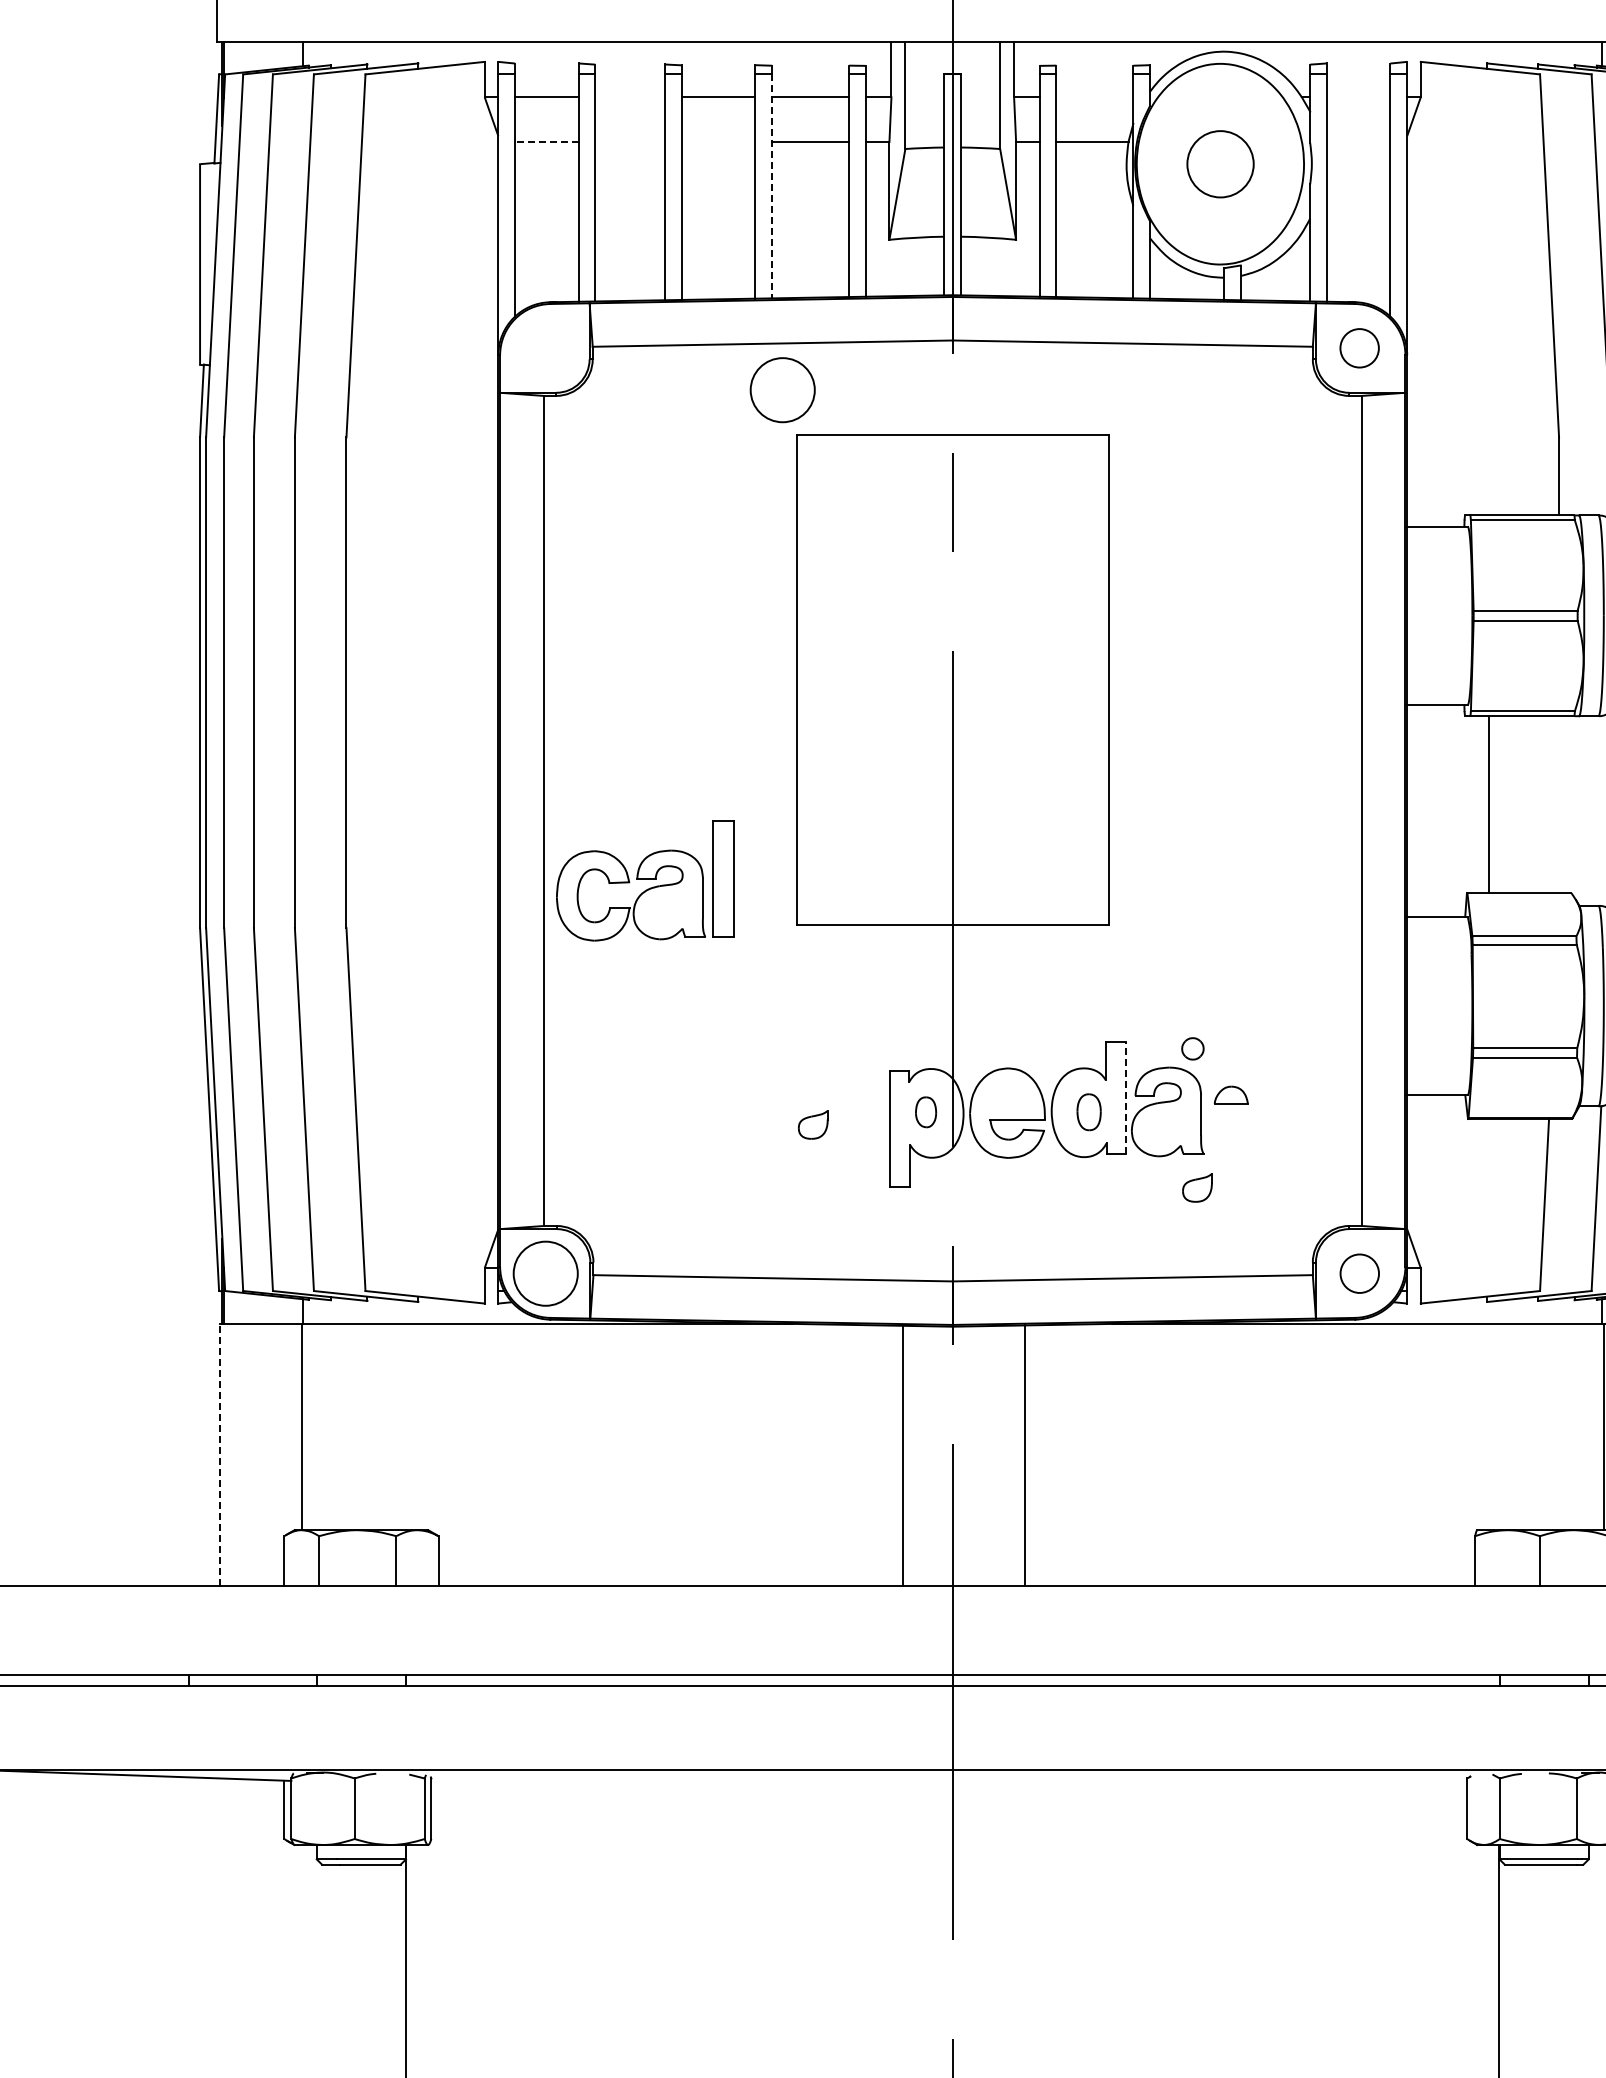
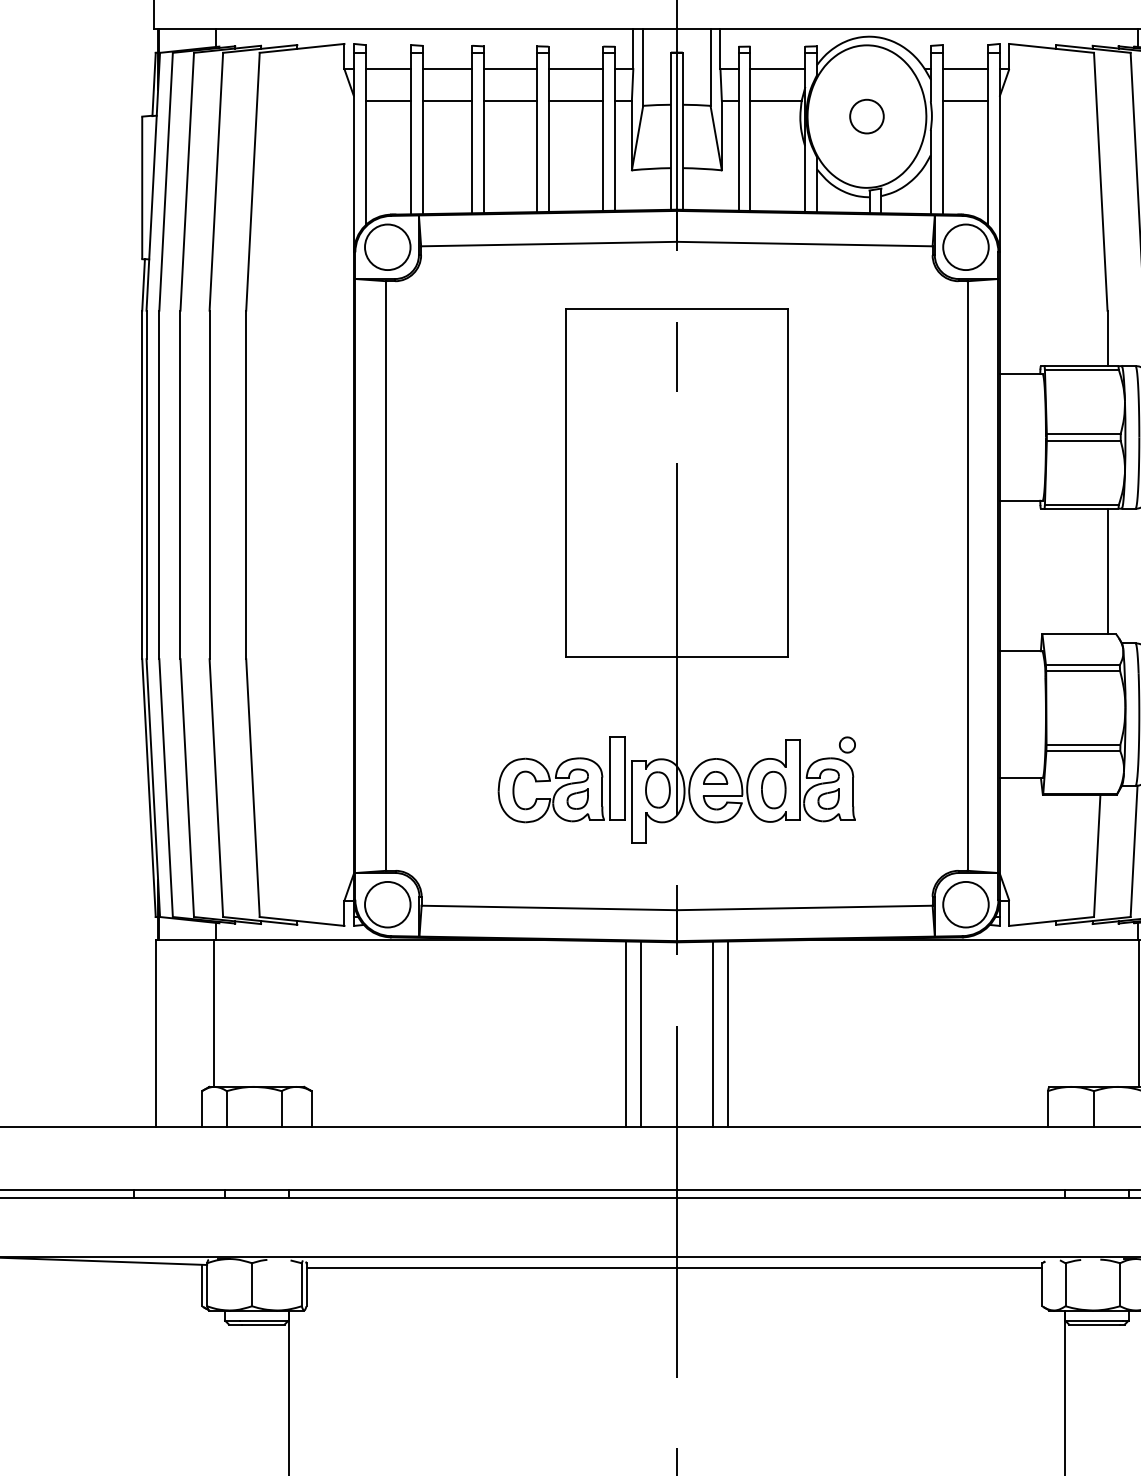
line: (629, 97) -> (447, 69), added
line: (1094, 97) -> (777, 69), added
line: (1358, 97) -> (965, 69), added
line: (546, 141) -> (388, 100), dashed -> solid
line: (629, 141) -> (447, 100), added
line: (718, 141) -> (510, 100), added
line: (1358, 141) -> (965, 100), added
circle: (1219, 163) -> (866, 116), size x0.71
line: (772, 186) -> (548, 132), dashed -> solid
circle: (1359, 348) -> (965, 247), size x1.67
circle: (782, 390) -> (387, 247), moved
line: (1489, 804) -> (1107, 571), moved
part: (645, 880) -> (561, 779), moved
part: (1230, 1094) -> (715, 777), moved
line: (1125, 1098) -> (799, 780), dashed -> solid
part: (1088, 1111) -> (773, 789), size x1.43
part: (925, 1112) -> (657, 790), size x1.67
part: (1197, 1187) -> (828, 798), moved
circle: (1359, 1273) -> (965, 904), size x1.67
line: (219, 1454) -> (156, 1033), dashed -> solid
line: (880, 1455) -> (625, 1033), added
line: (1002, 1455) -> (712, 1033), added
line: (949, 1784) -> (674, 1267), added

